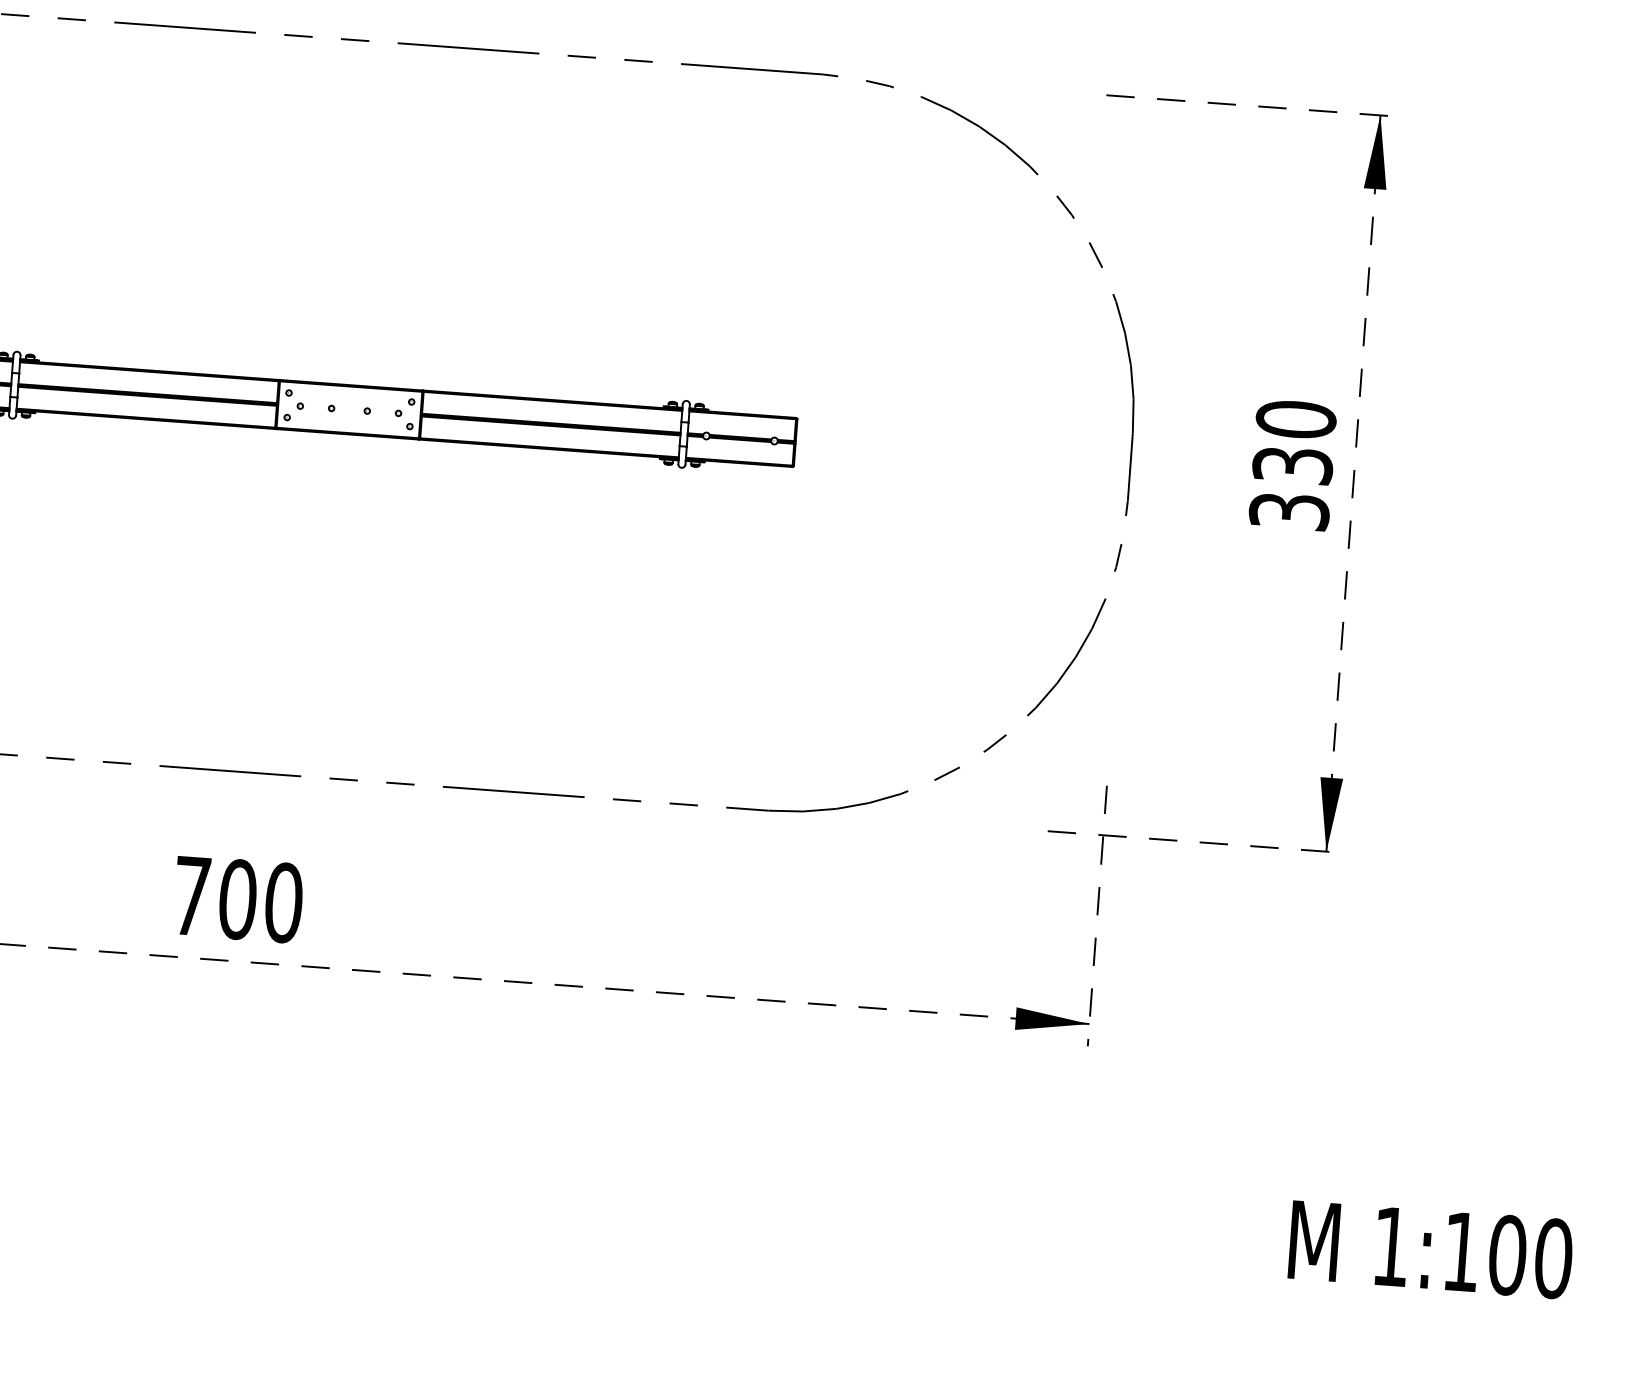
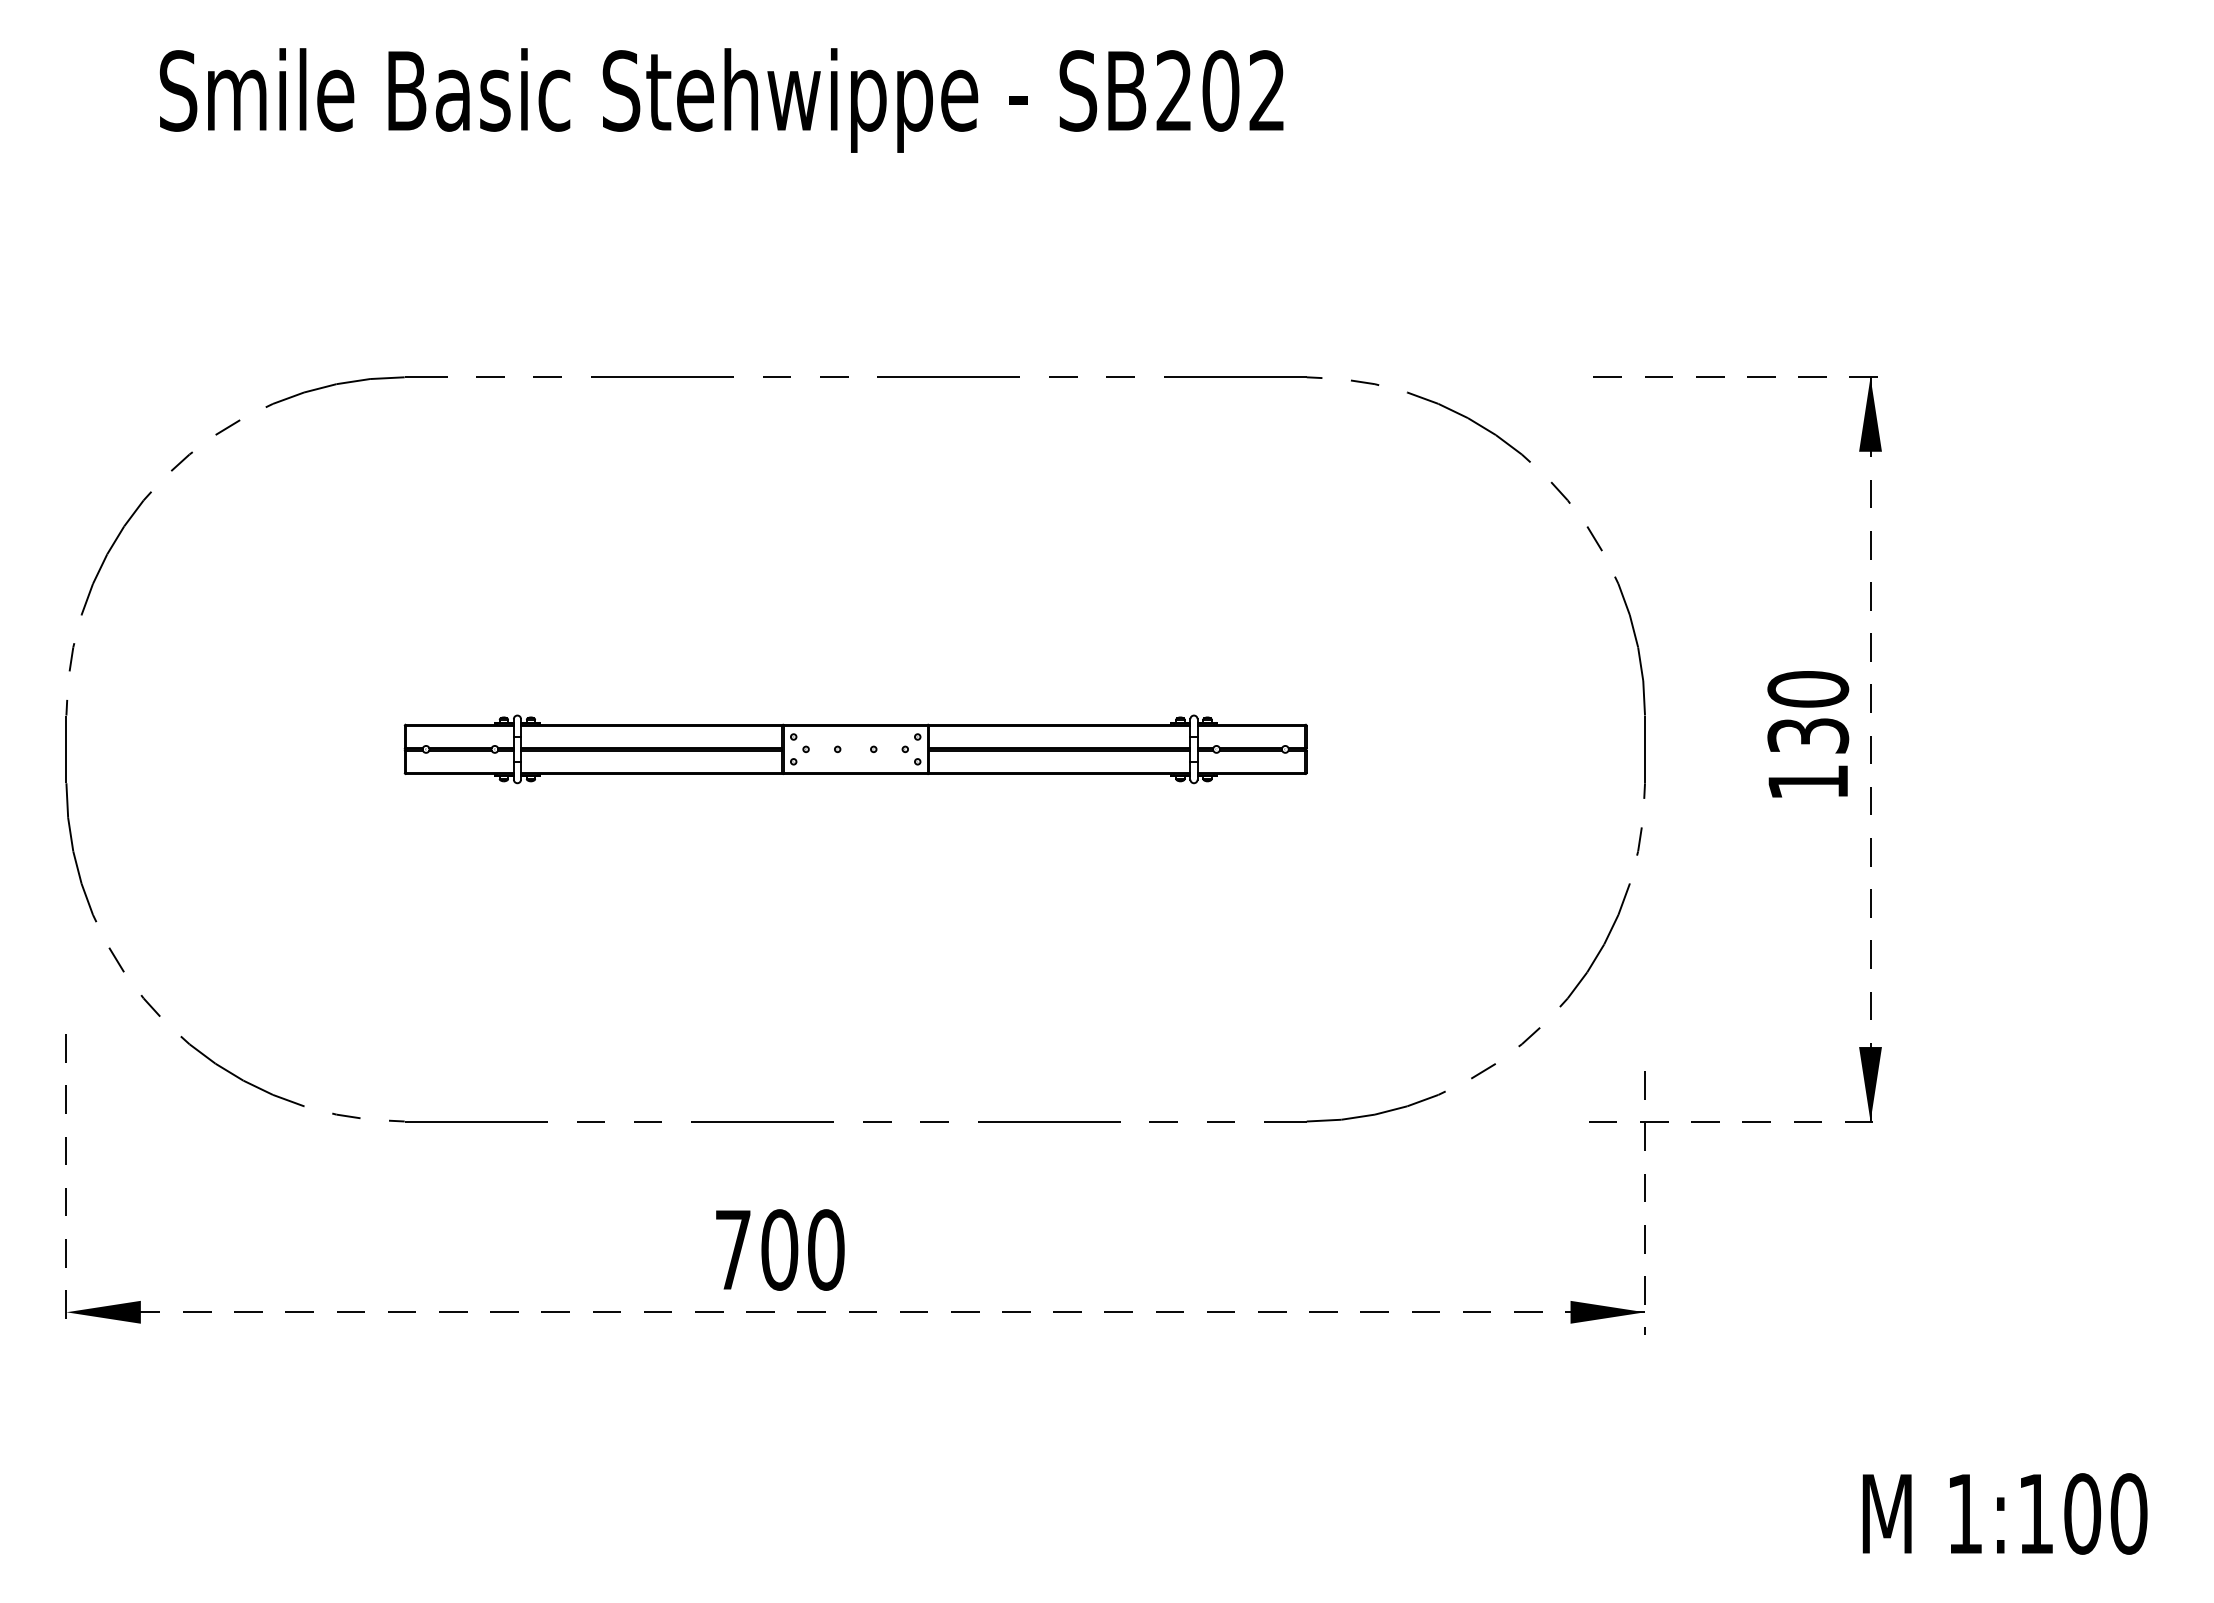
text: (1289, 511) -> (1808, 782), 330 -> 130

